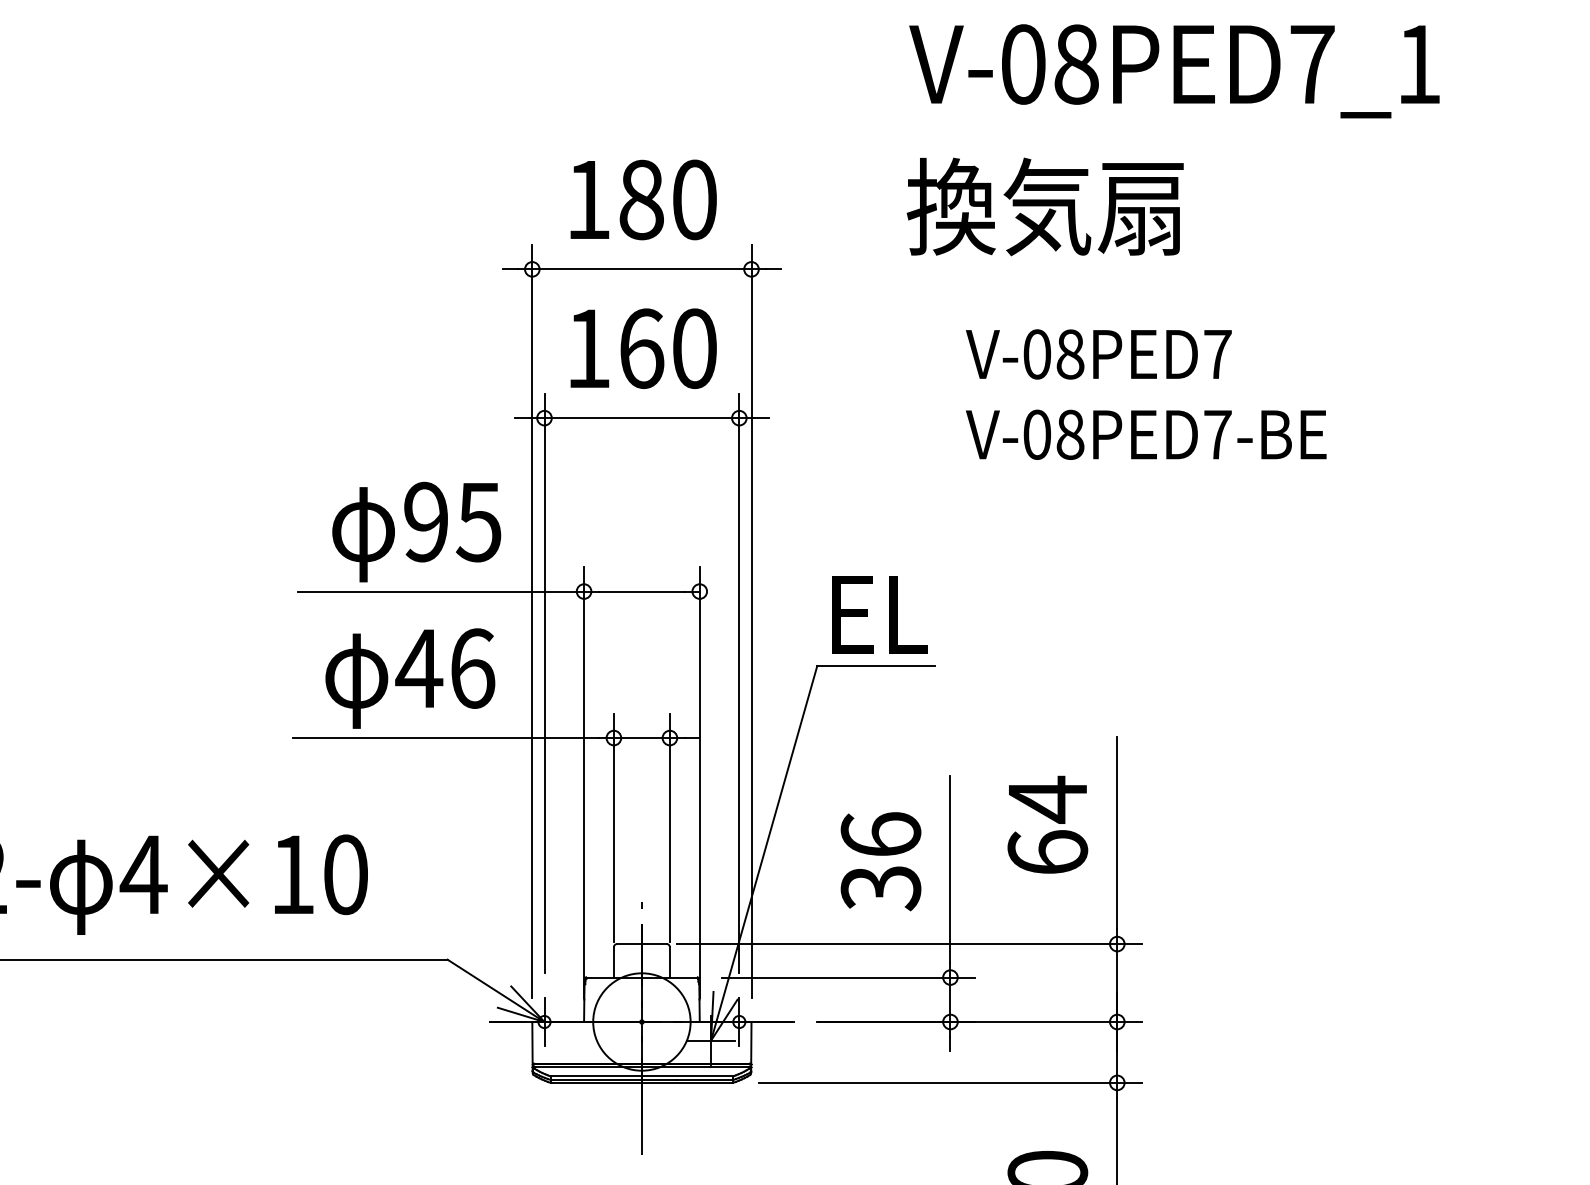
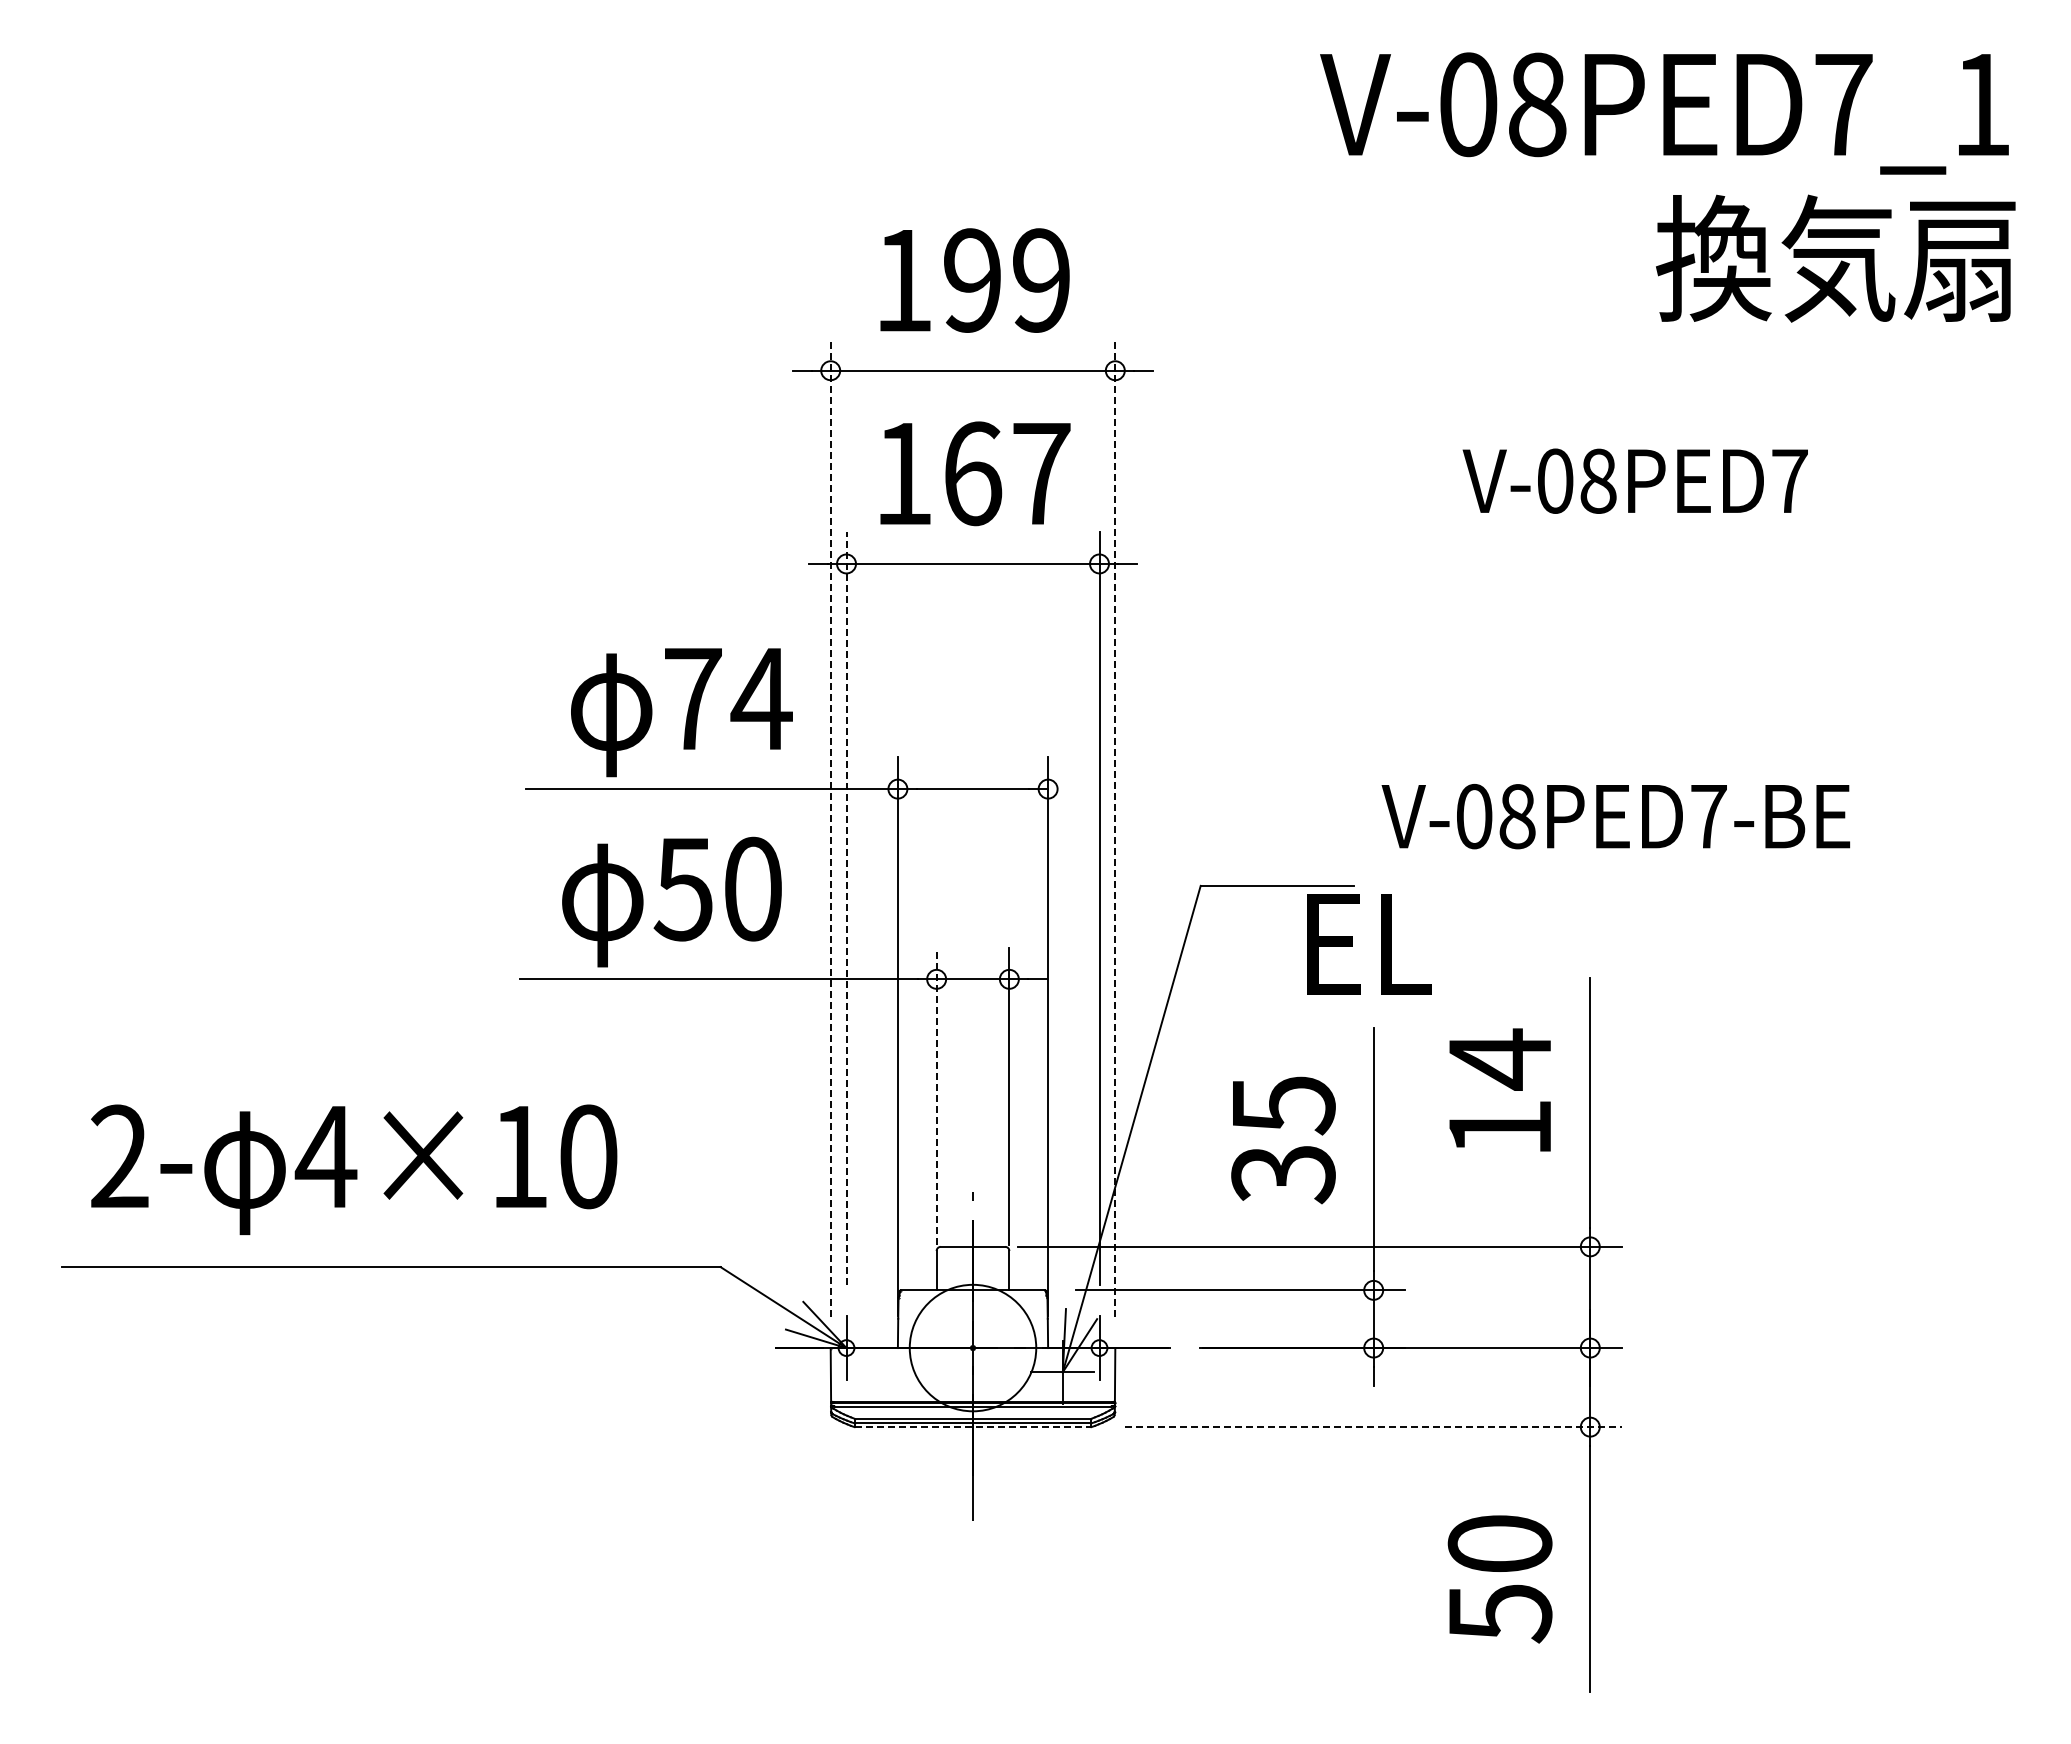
text: (668, 199) -> (1007, 280), 180 -> 199
text: (1045, 206) -> (1835, 258), moved
text: (694, 348) -> (1041, 473), 160 -> 167
text: (1098, 353) -> (1634, 480), moved
text: (1145, 434) -> (1615, 816), moved
text: (453, 521) -> (728, 698), 95 -> 74
text: (880, 614) -> (1369, 944), moved
line: (532, 621) -> (830, 828), solid -> dashed
line: (751, 621) -> (1115, 828), solid -> dashed
text: (445, 668) -> (717, 888), 46 -> 50
line: (544, 683) -> (846, 908), solid -> dashed
line: (613, 827) -> (936, 1095), solid -> dashed
text: (881, 835) -> (1283, 1105), 36 -> 35
text: (1047, 851) -> (1499, 1126), 64 -> 14
line: (642, 1083) -> (973, 1427), solid -> dashed
line: (950, 1083) -> (1373, 1427), solid -> dashed

